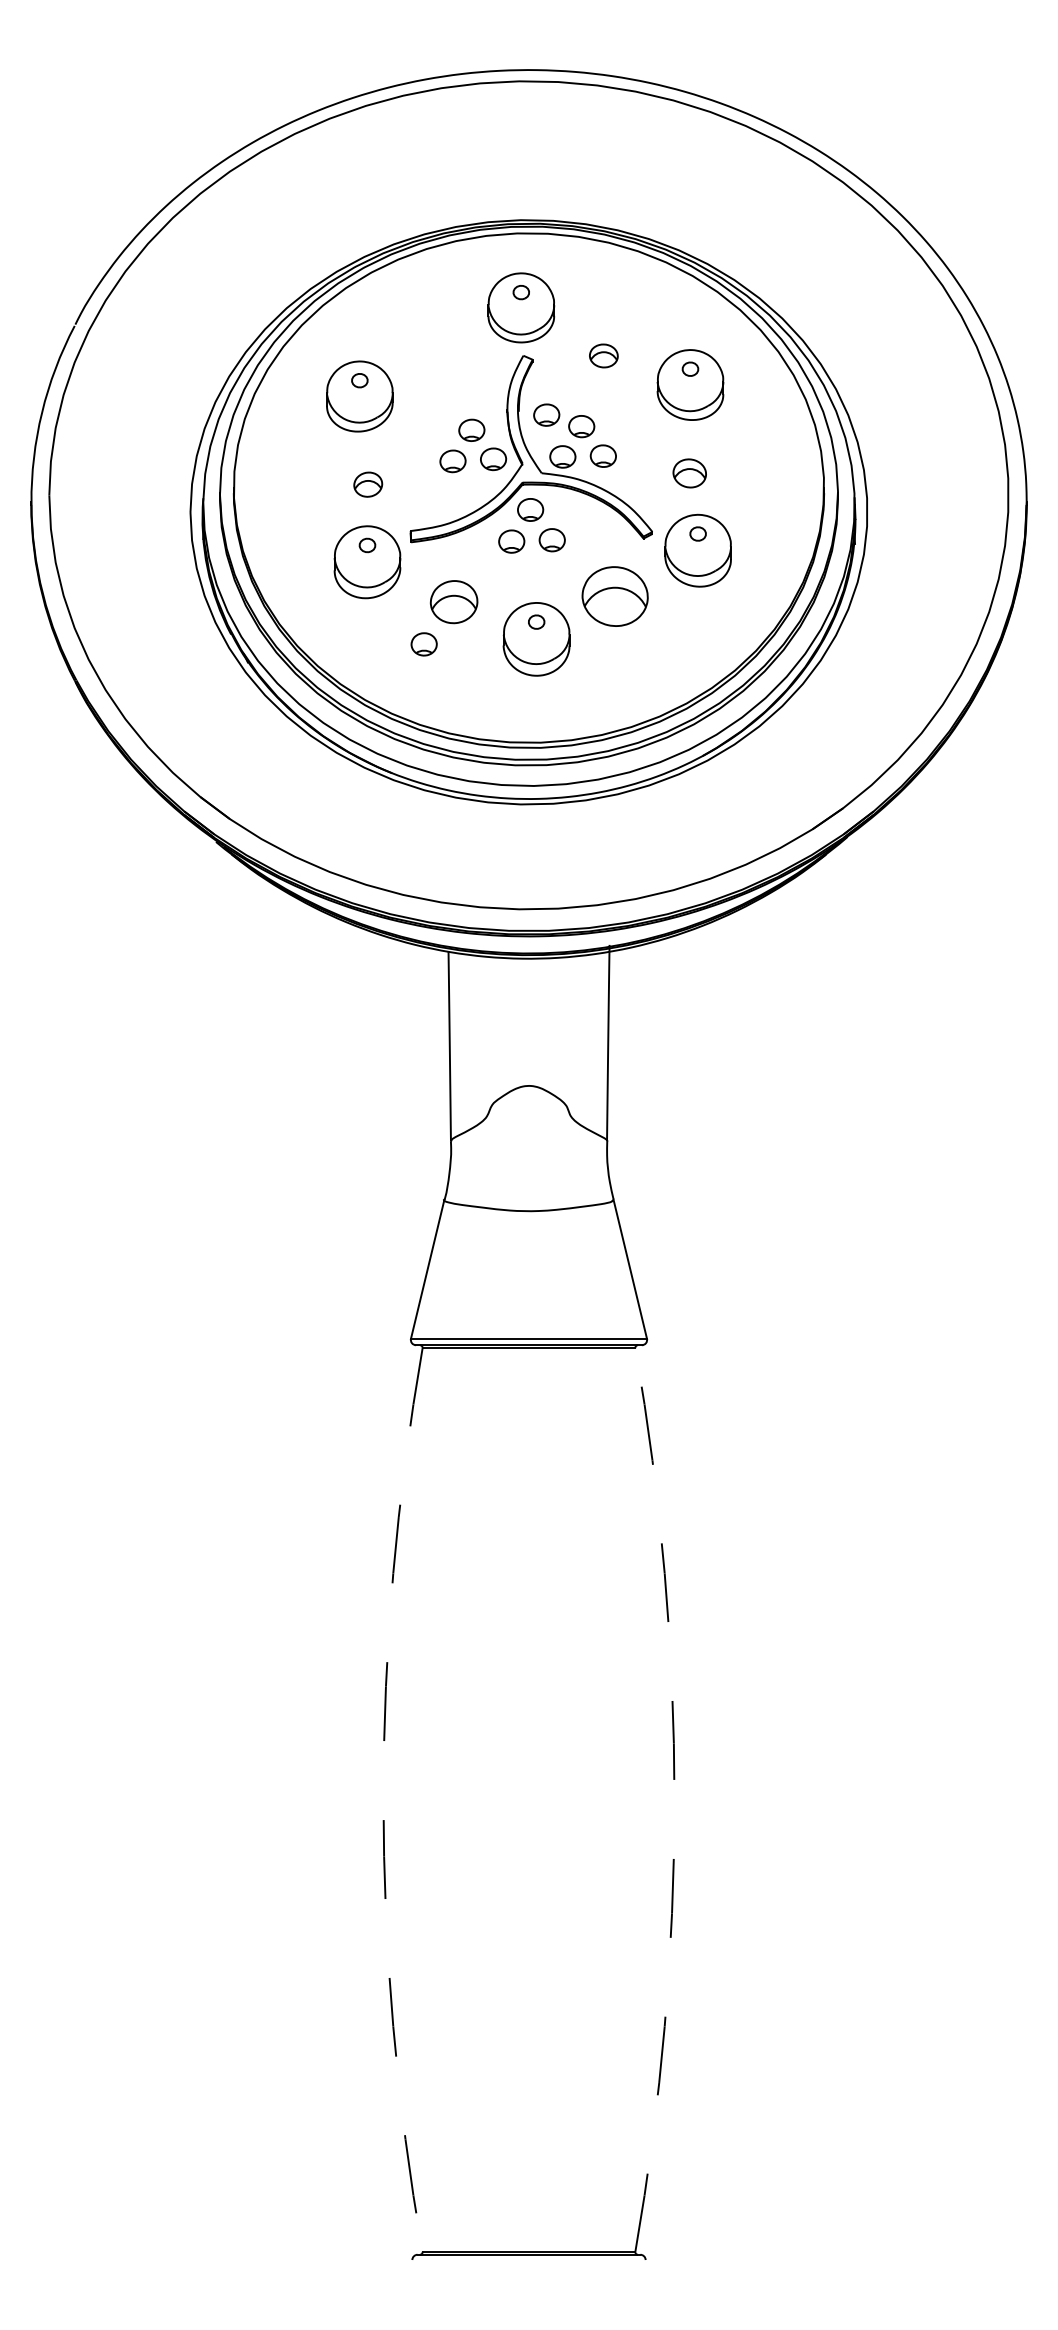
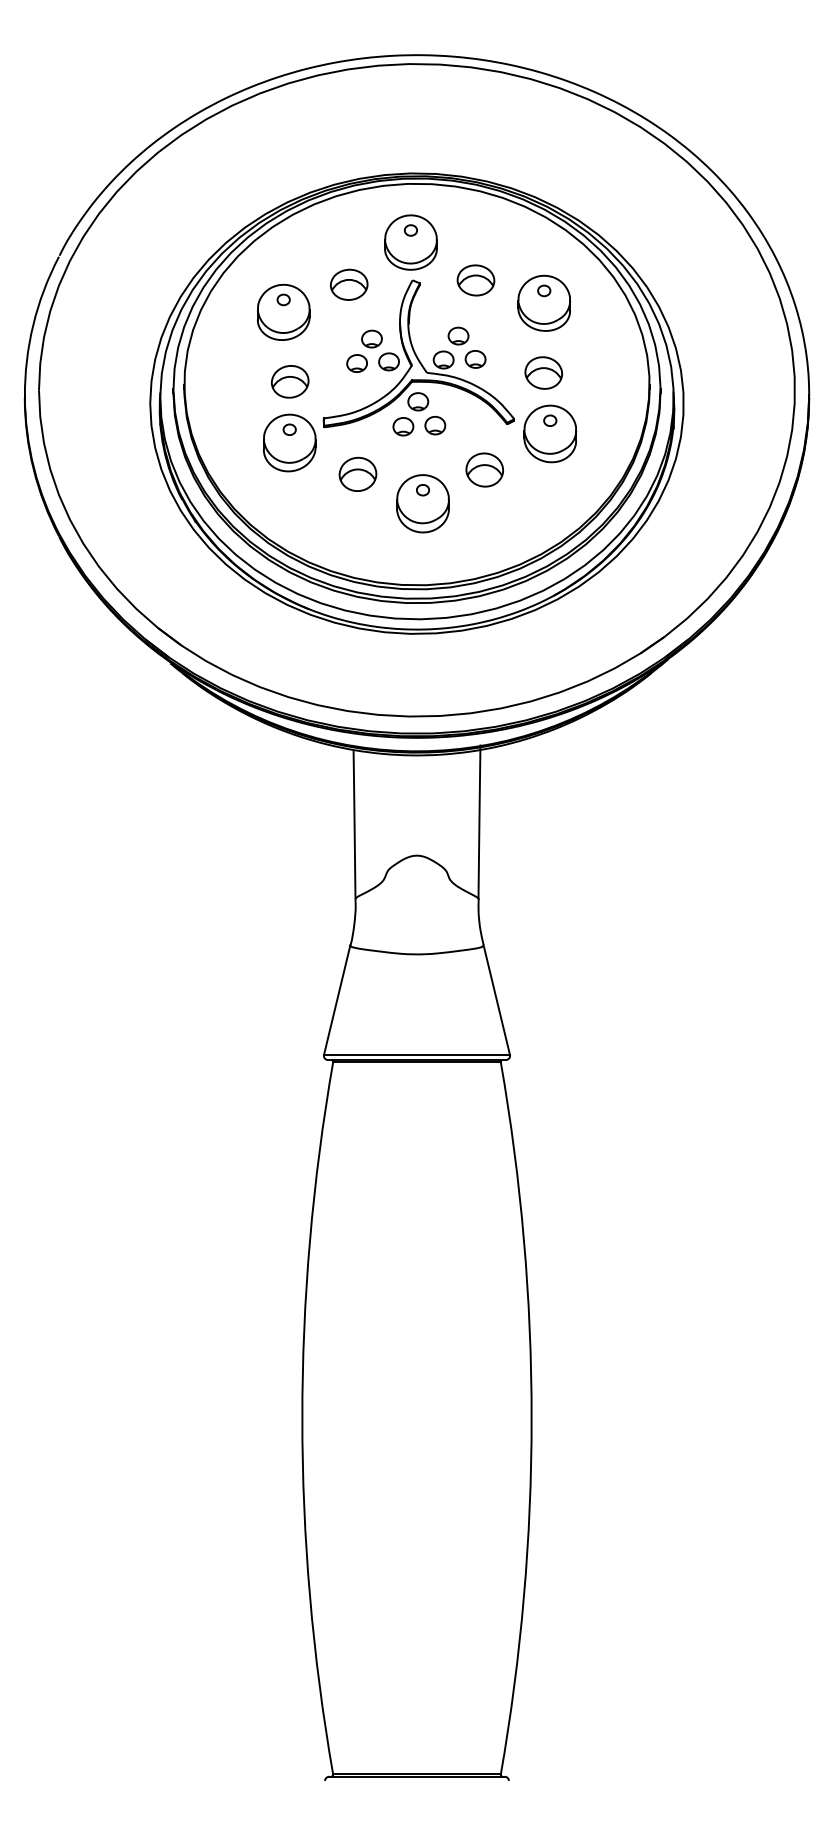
part: (603, 356) -> (475, 280), size x1.67
part: (443, 361) -> (349, 284), added
part: (546, 414) -> (430, 326), removed
part: (689, 472) -> (543, 372), size x1.43
part: (368, 484) -> (290, 381), size x1.67
part: (614, 595) -> (484, 469), size x0.71
part: (424, 644) -> (334, 507), removed
arc: (383, 1800) -> (302, 1418), dashed -> solid
arc: (674, 1800) -> (531, 1418), dashed -> solid

